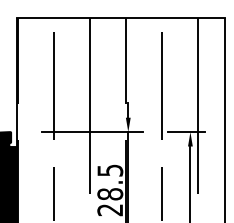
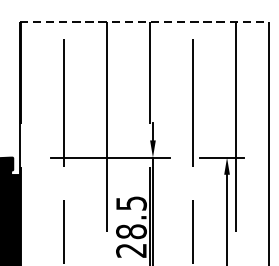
line: (121, 18) -> (144, 22), solid -> dashed

